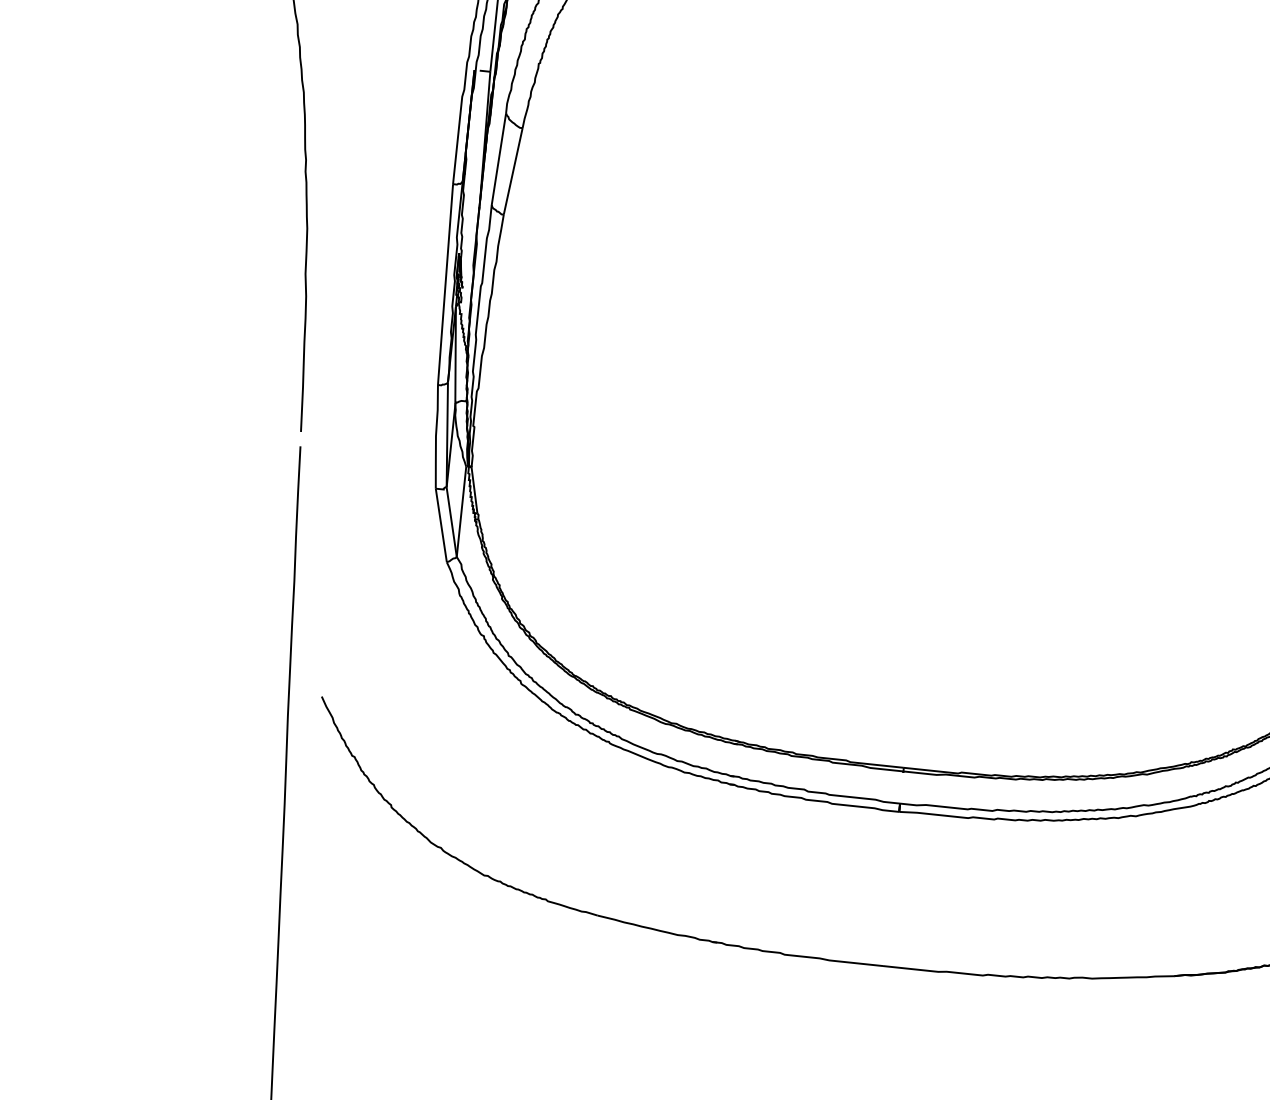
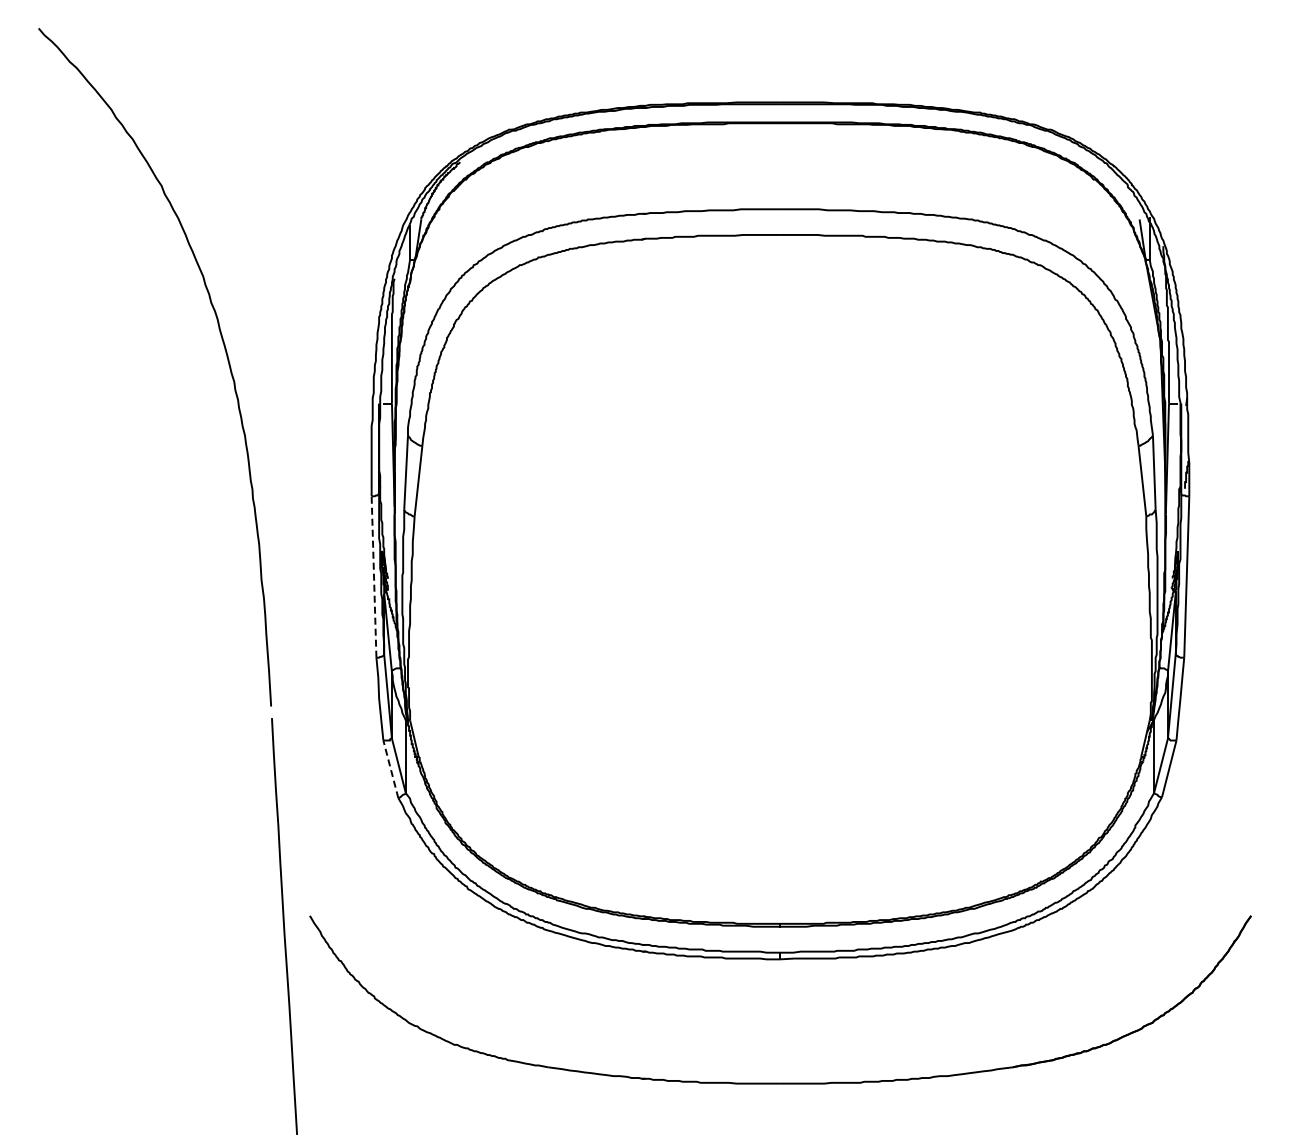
line: (446, 284) -> (374, 576), solid -> dashed
line: (440, 525) -> (390, 769), solid -> dashed

